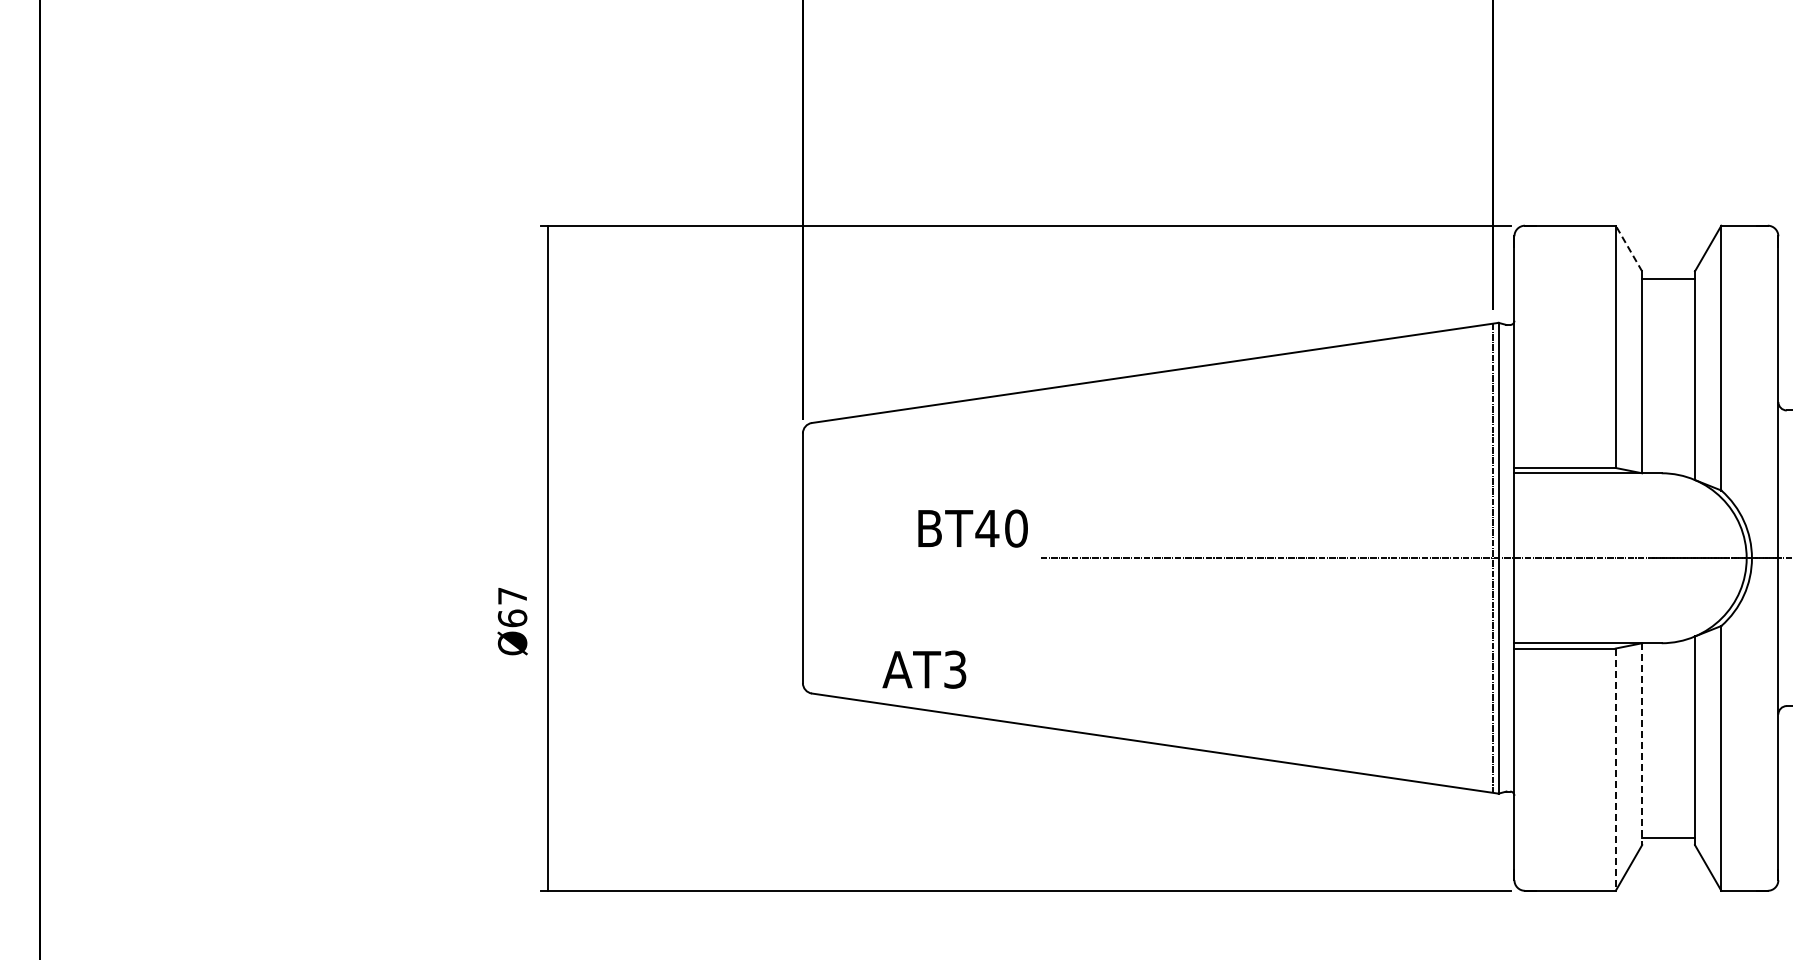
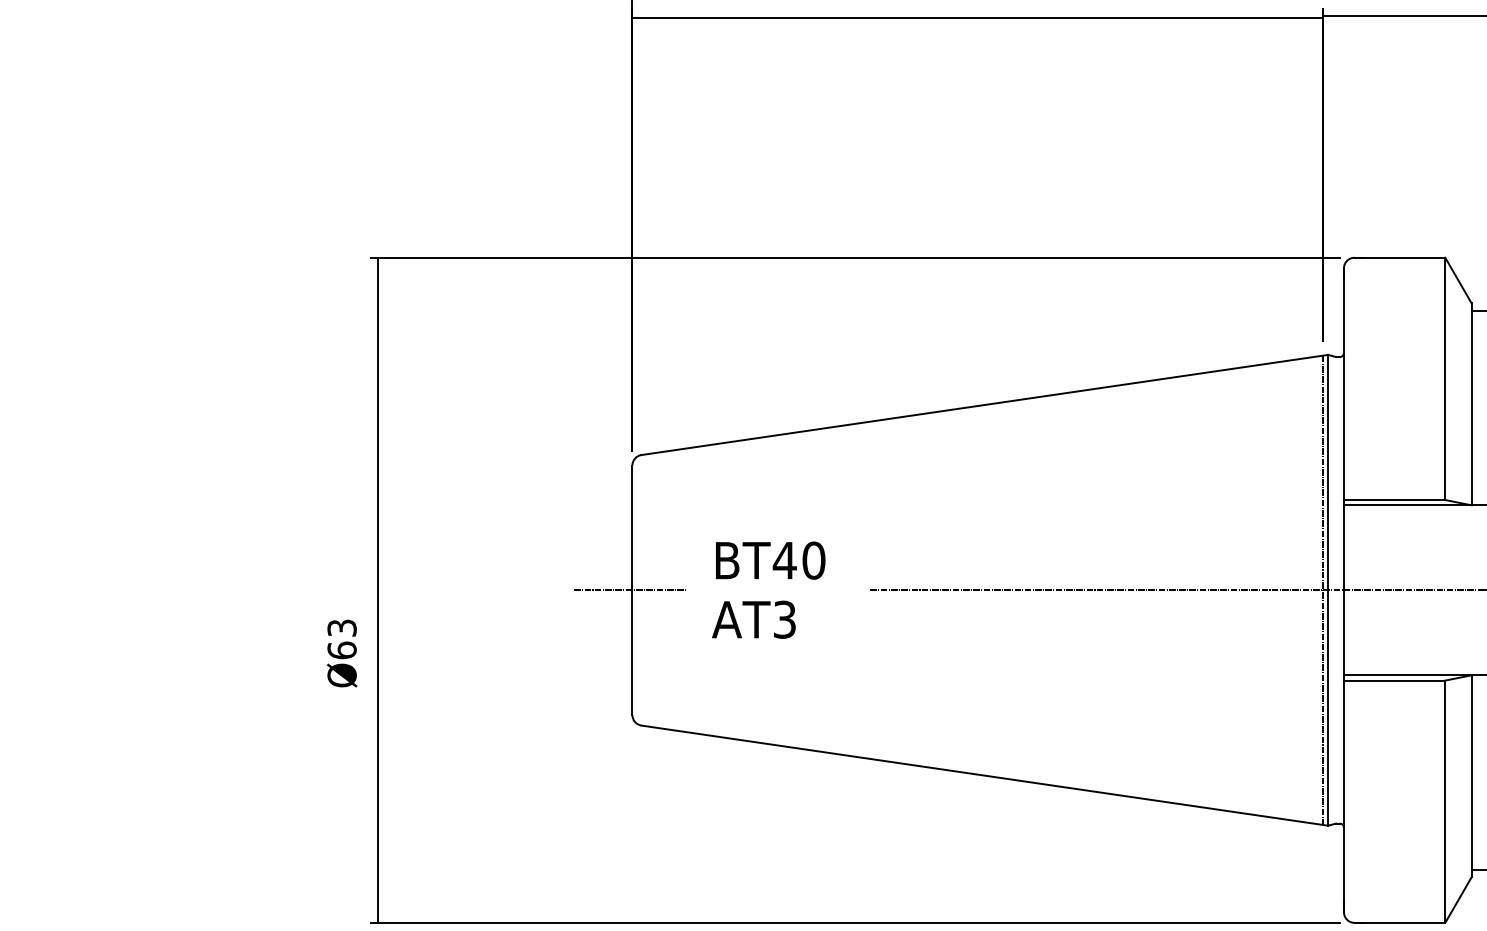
line: (1628, 248) -> (1458, 280), dashed -> solid
text: (972, 528) -> (770, 560), moved
line: (800, 558) -> (630, 590), added
text: (512, 595) -> (342, 627), Ø67 -> Ø63
text: (924, 669) -> (754, 619), moved
line: (1642, 744) -> (1472, 776), dashed -> solid
line: (1615, 770) -> (1445, 802), dashed -> solid

